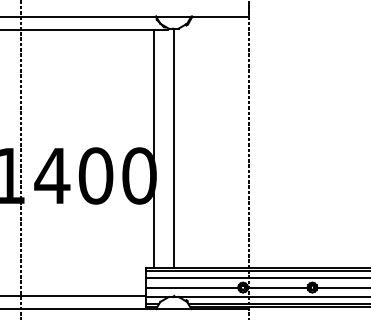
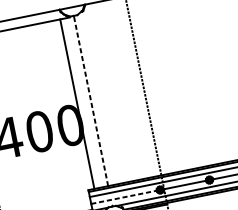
line: (173, 148) -> (90, 101), solid -> dashed
line: (192, 287) -> (124, 197), solid -> dashed

